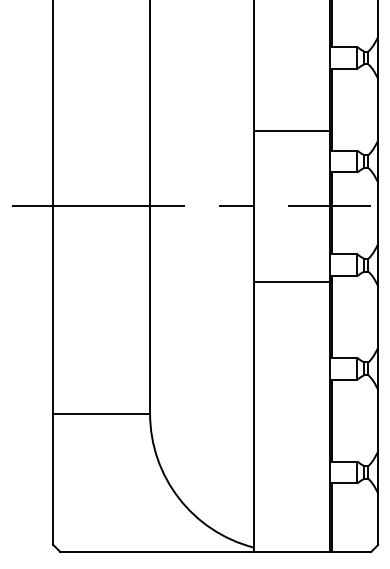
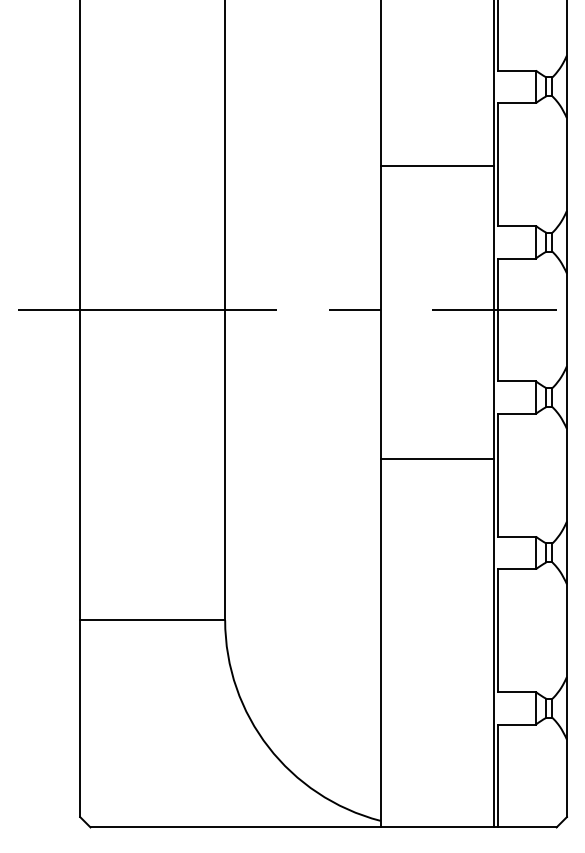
line: (291, 130) -> (437, 165), moved
line: (291, 282) -> (437, 459), moved

